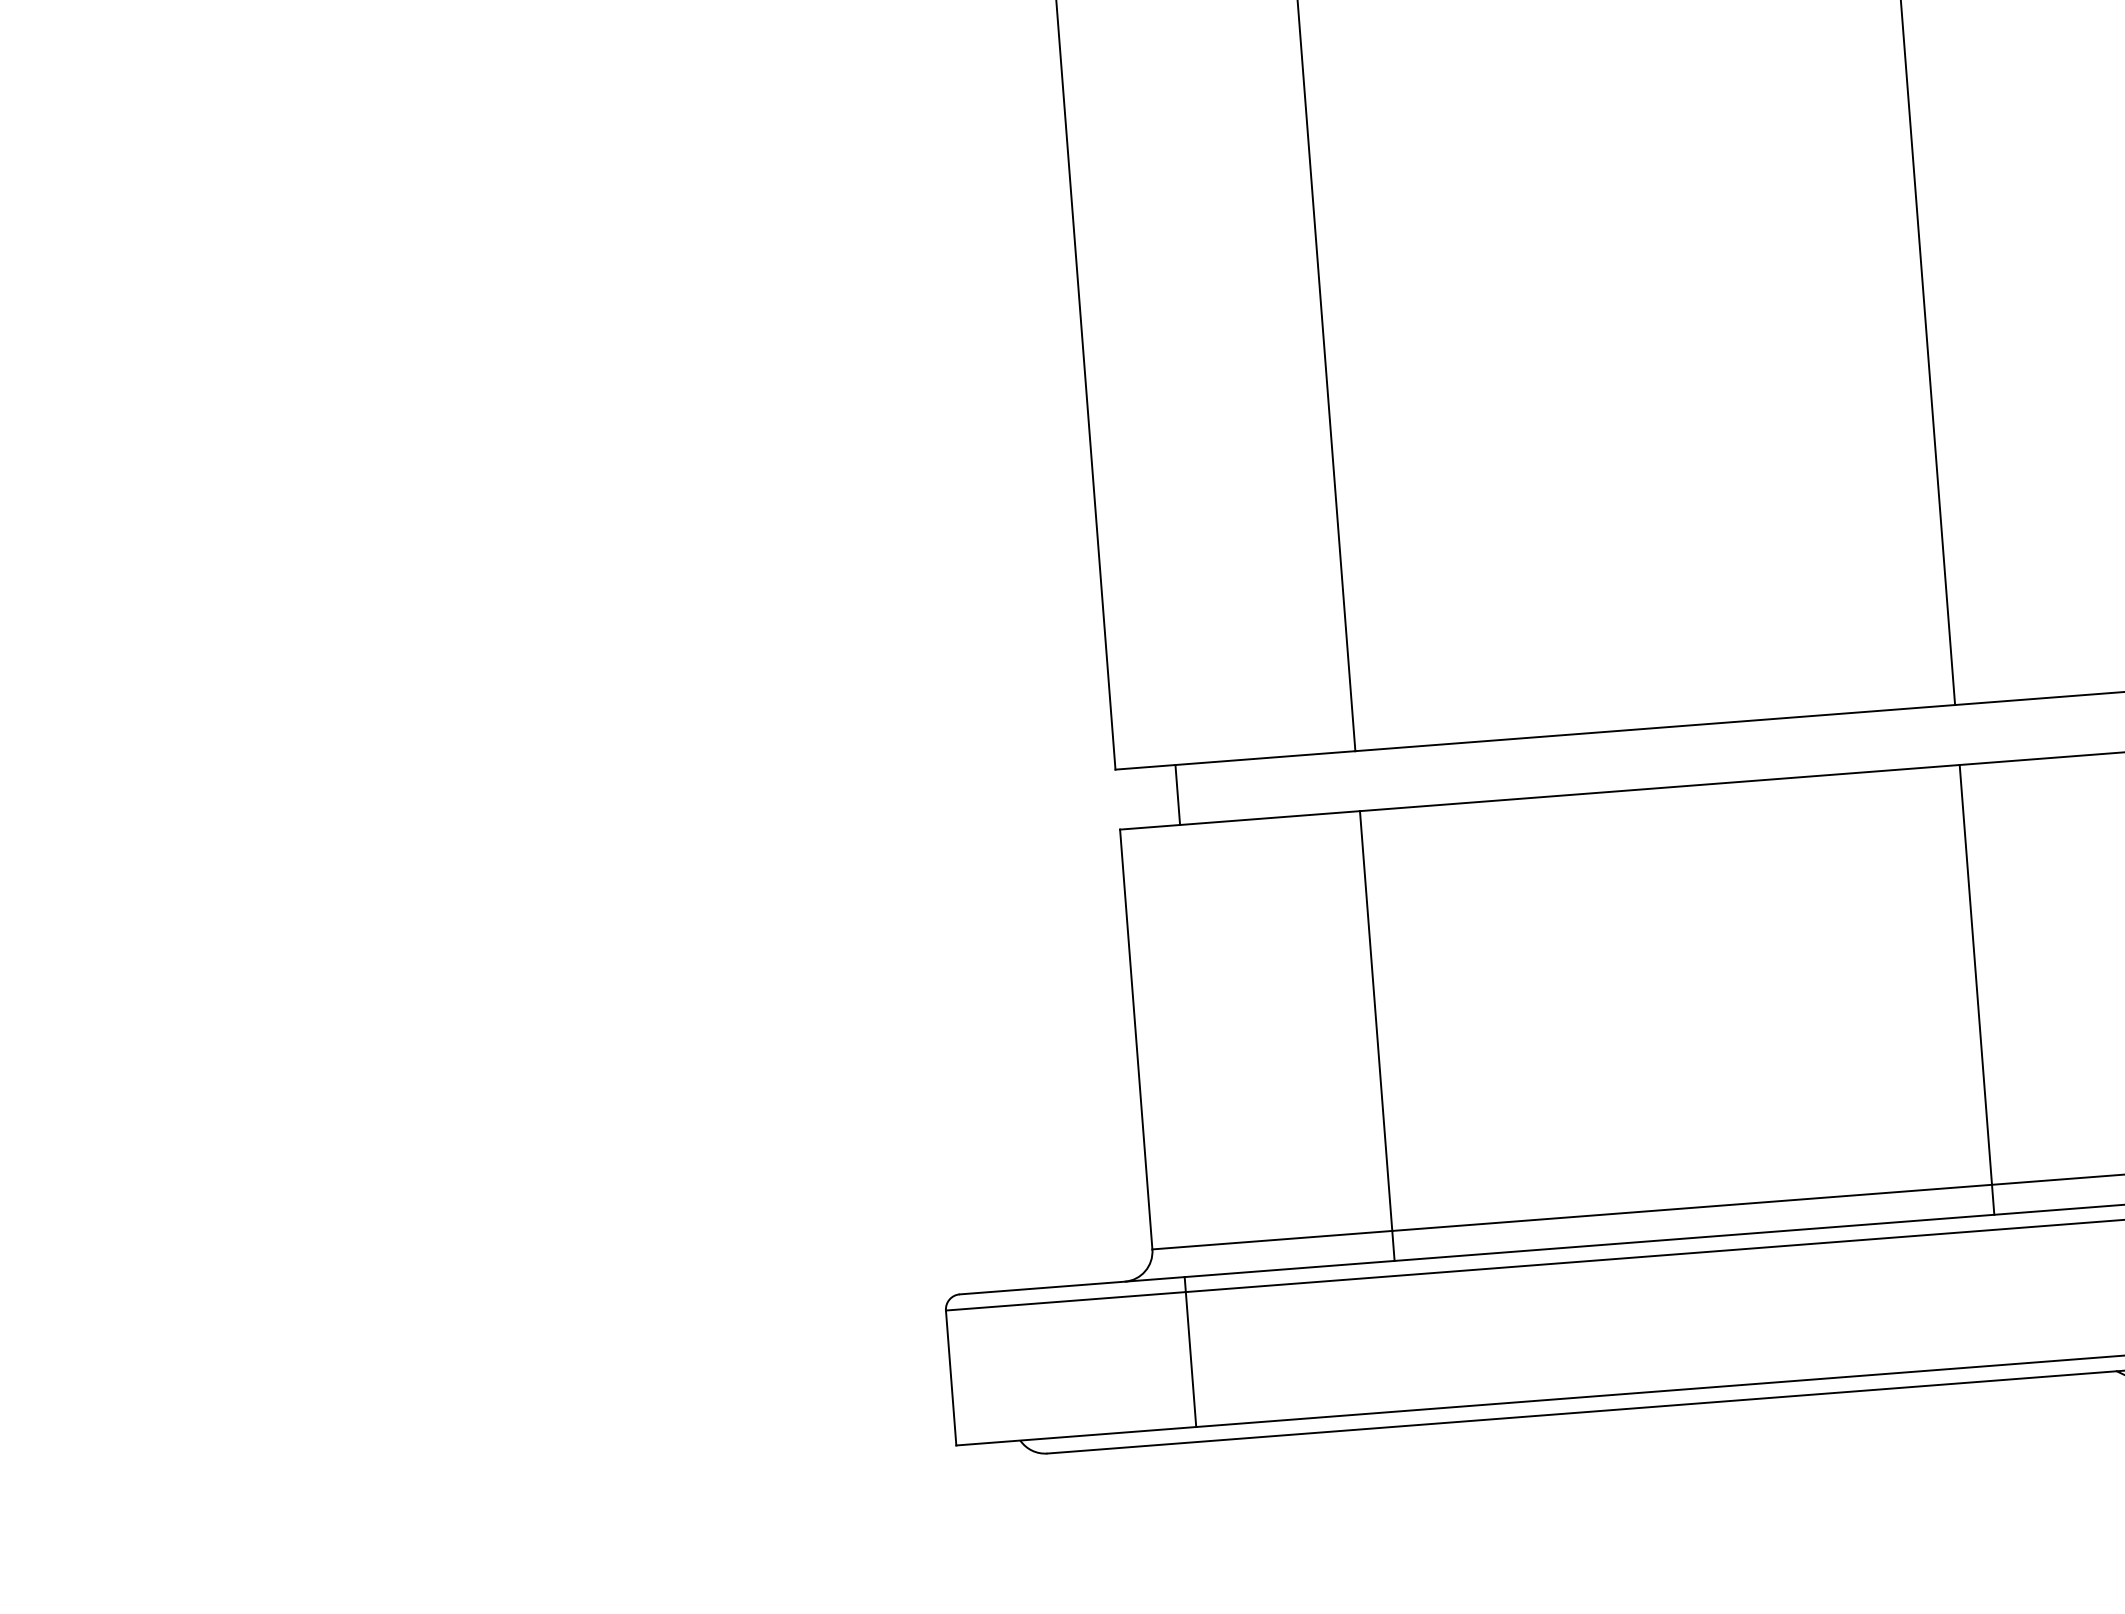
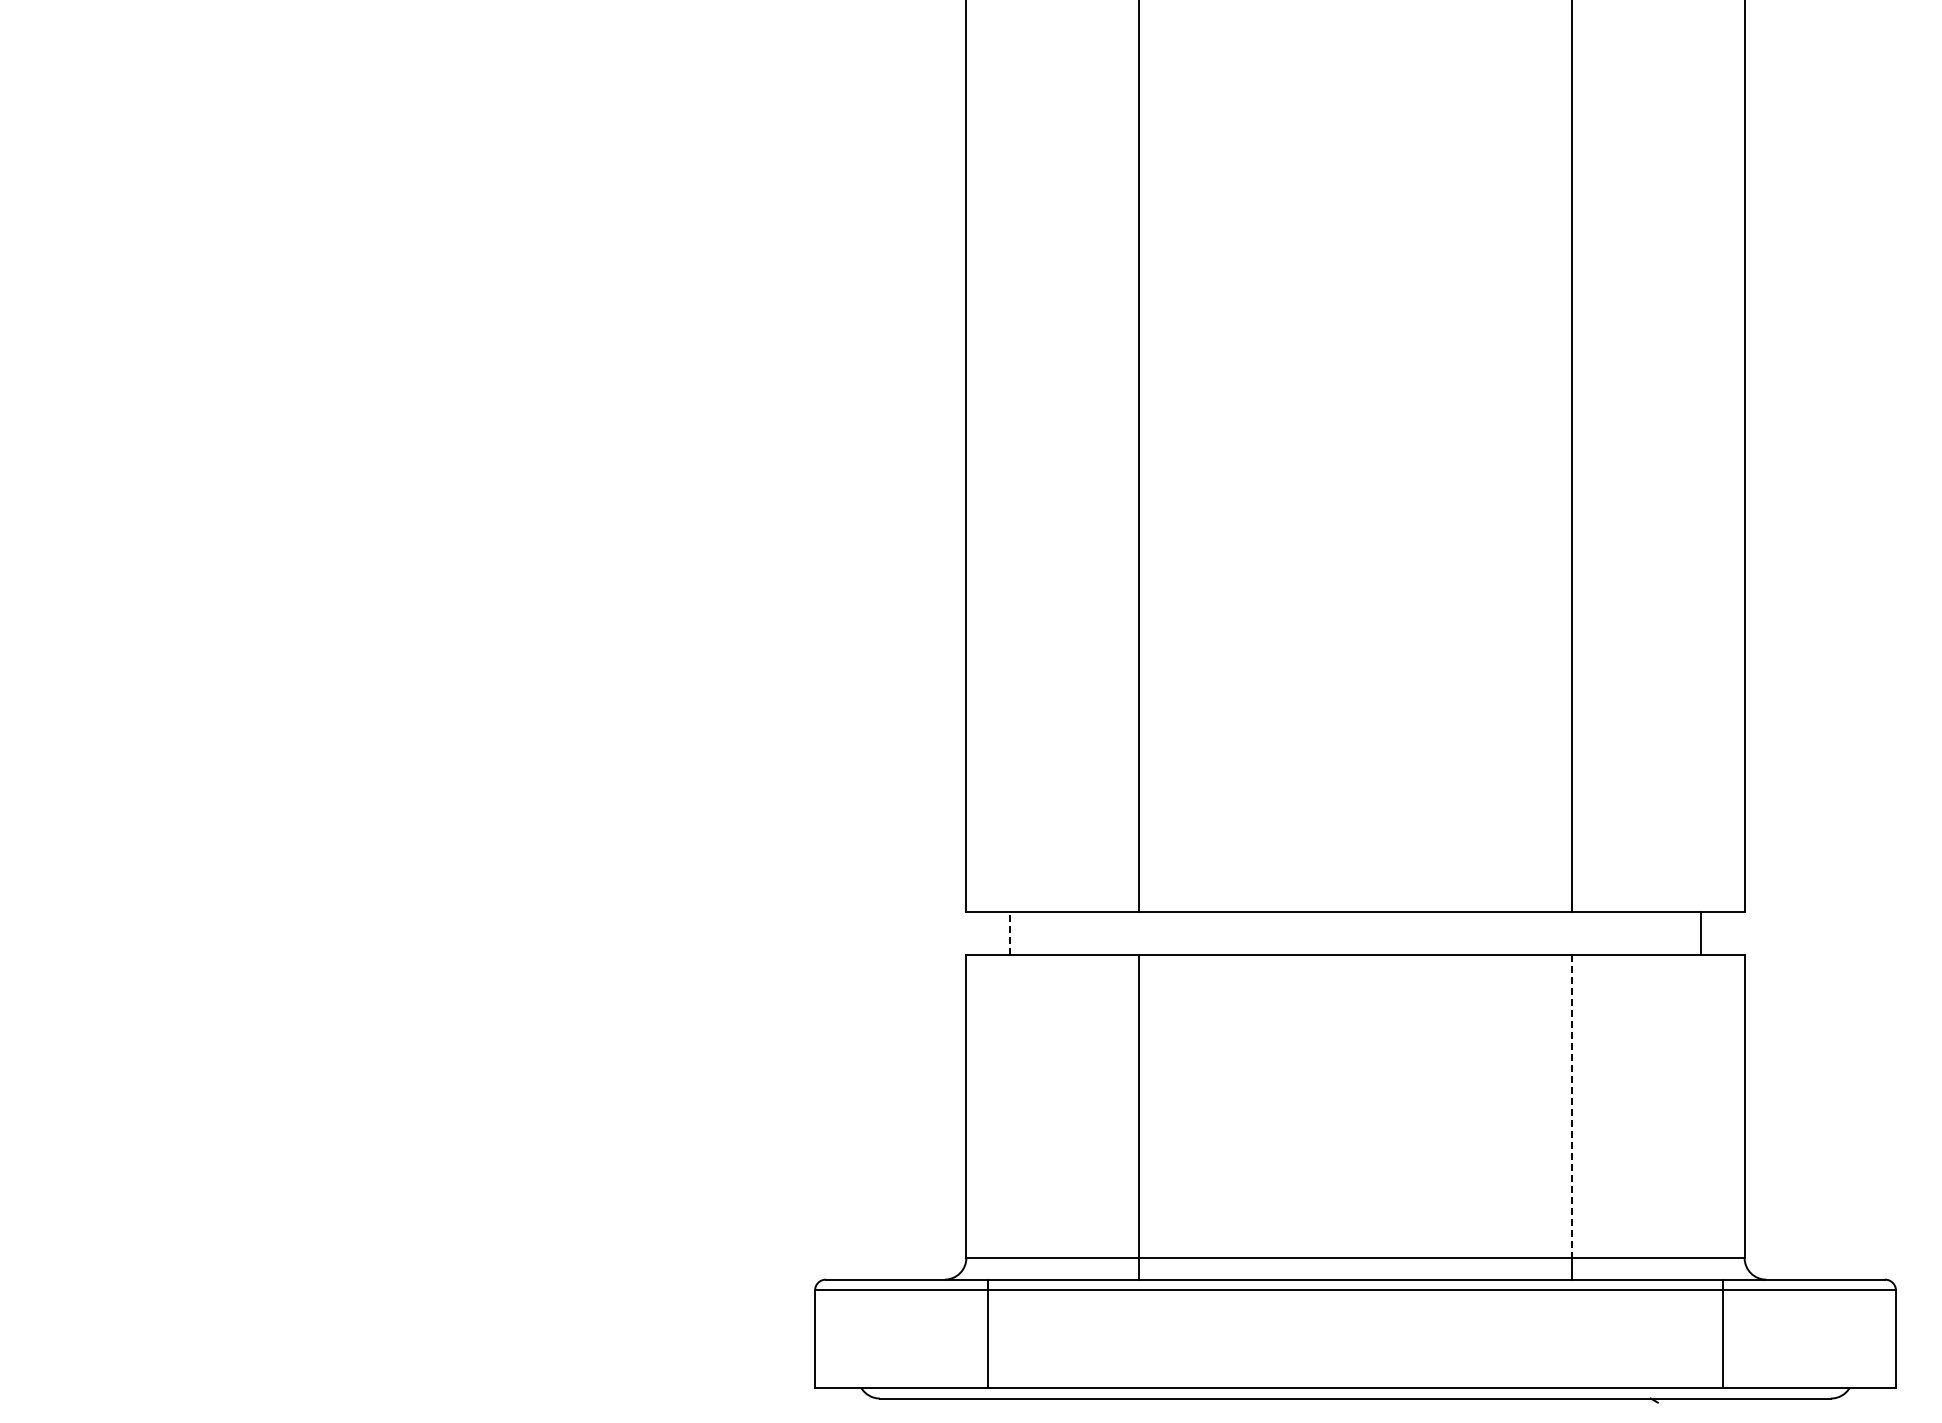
line: (1177, 794) -> (1009, 933), solid -> dashed
line: (1975, 976) -> (1571, 1107), solid -> dashed

